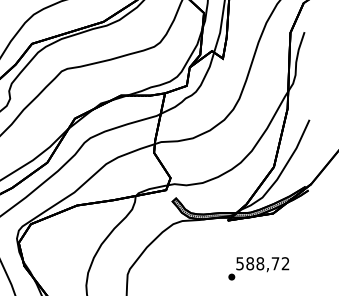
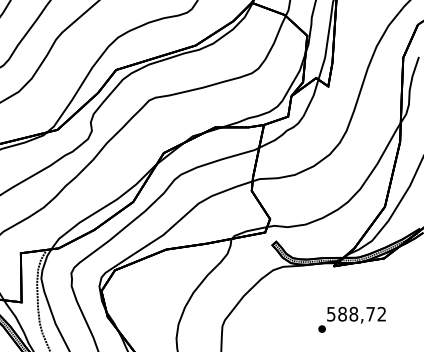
text: (258, 268) -> (351, 319), moved

